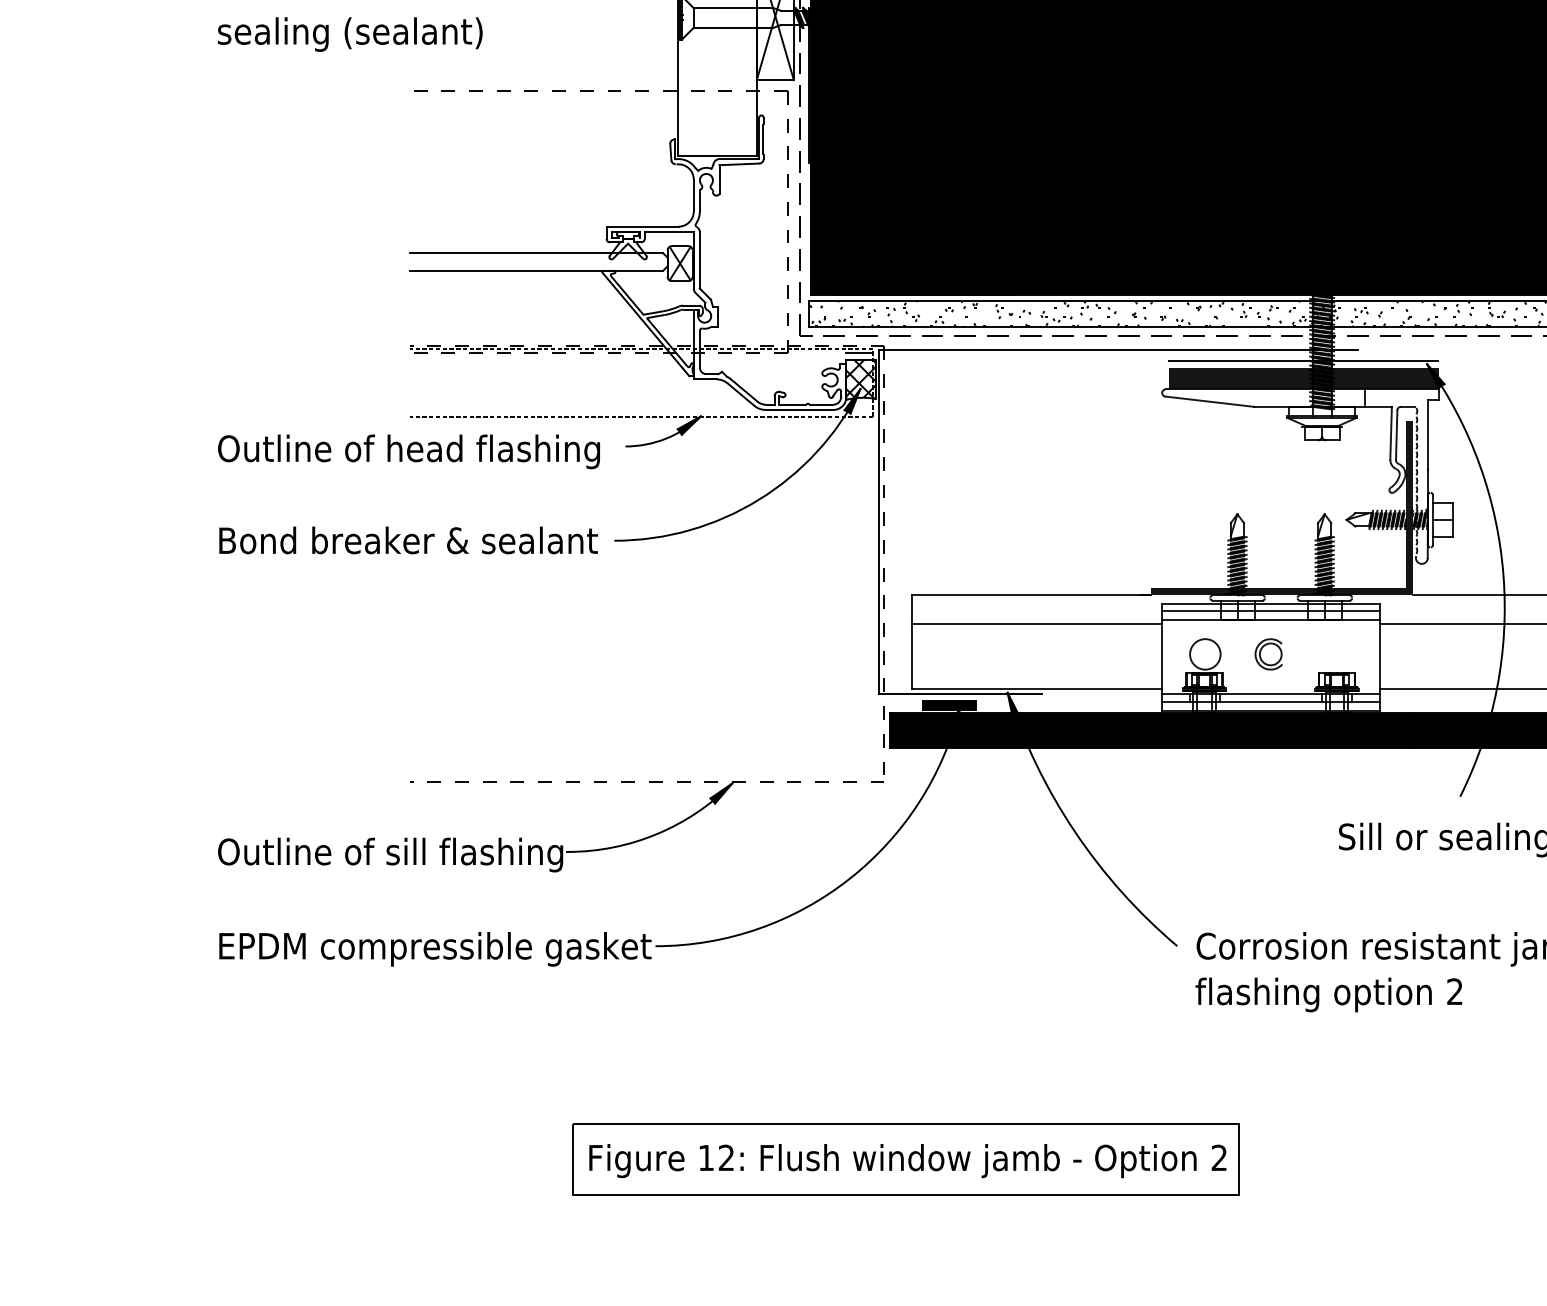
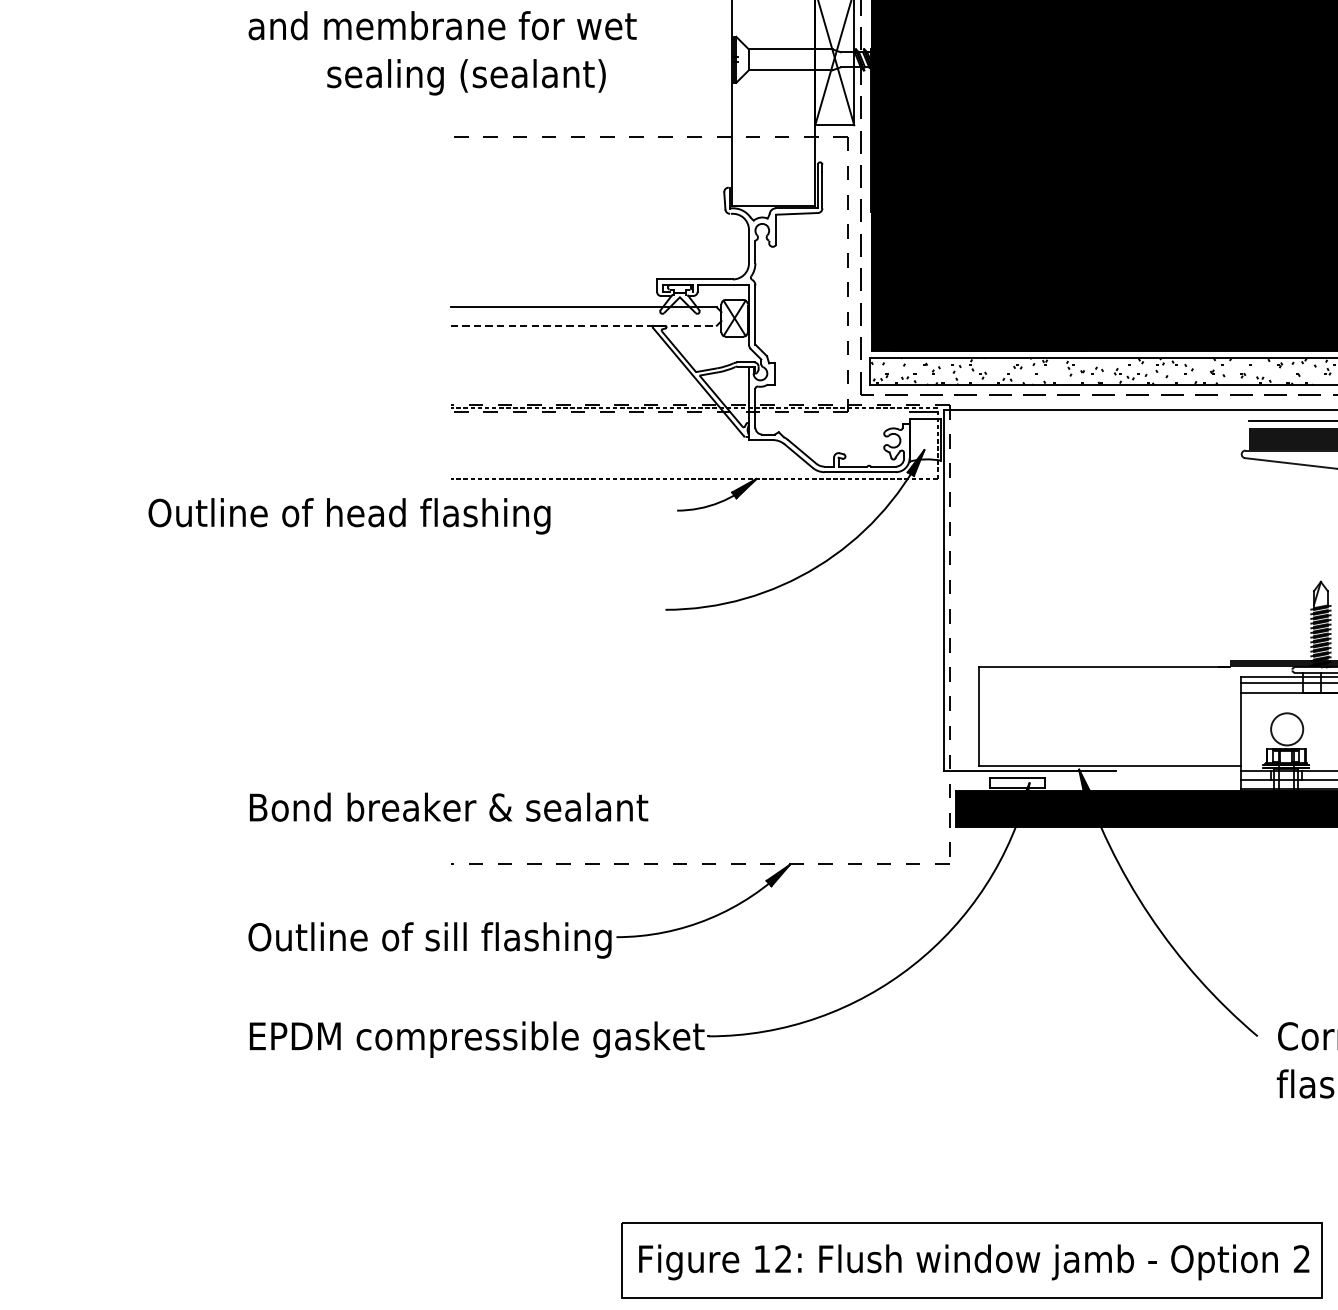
text: (350, 34) -> (466, 77), moved
line: (536, 270) -> (583, 325), solid -> dashed
hatch: (861, 378) -> (925, 439), removed
text: (408, 451) -> (348, 515), moved
text: (408, 540) -> (448, 807), moved
line: (1036, 623) -> (1109, 696), removed
fill: (949, 705) -> (1018, 783), removed

